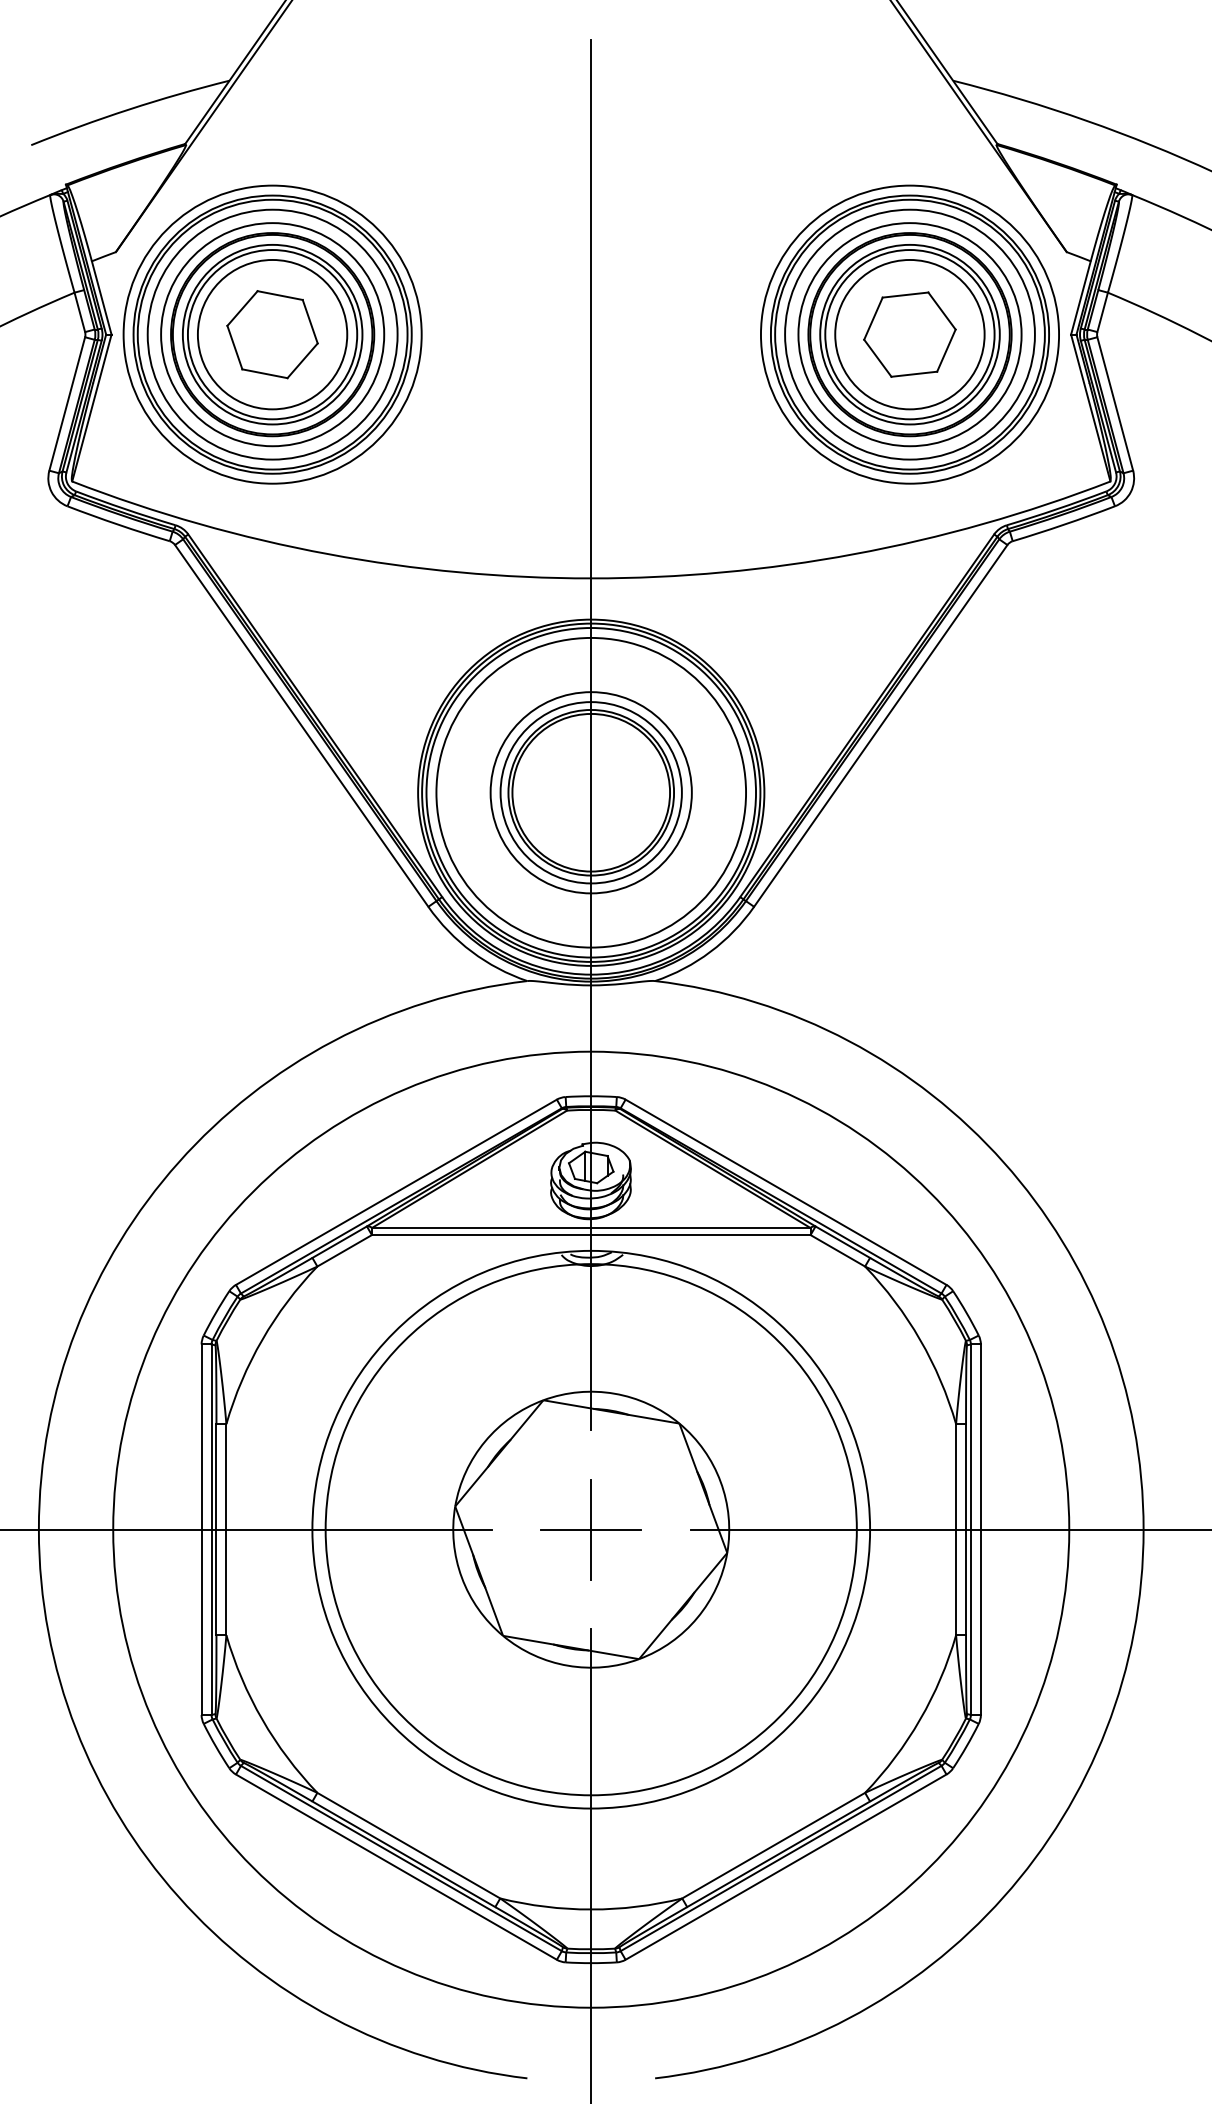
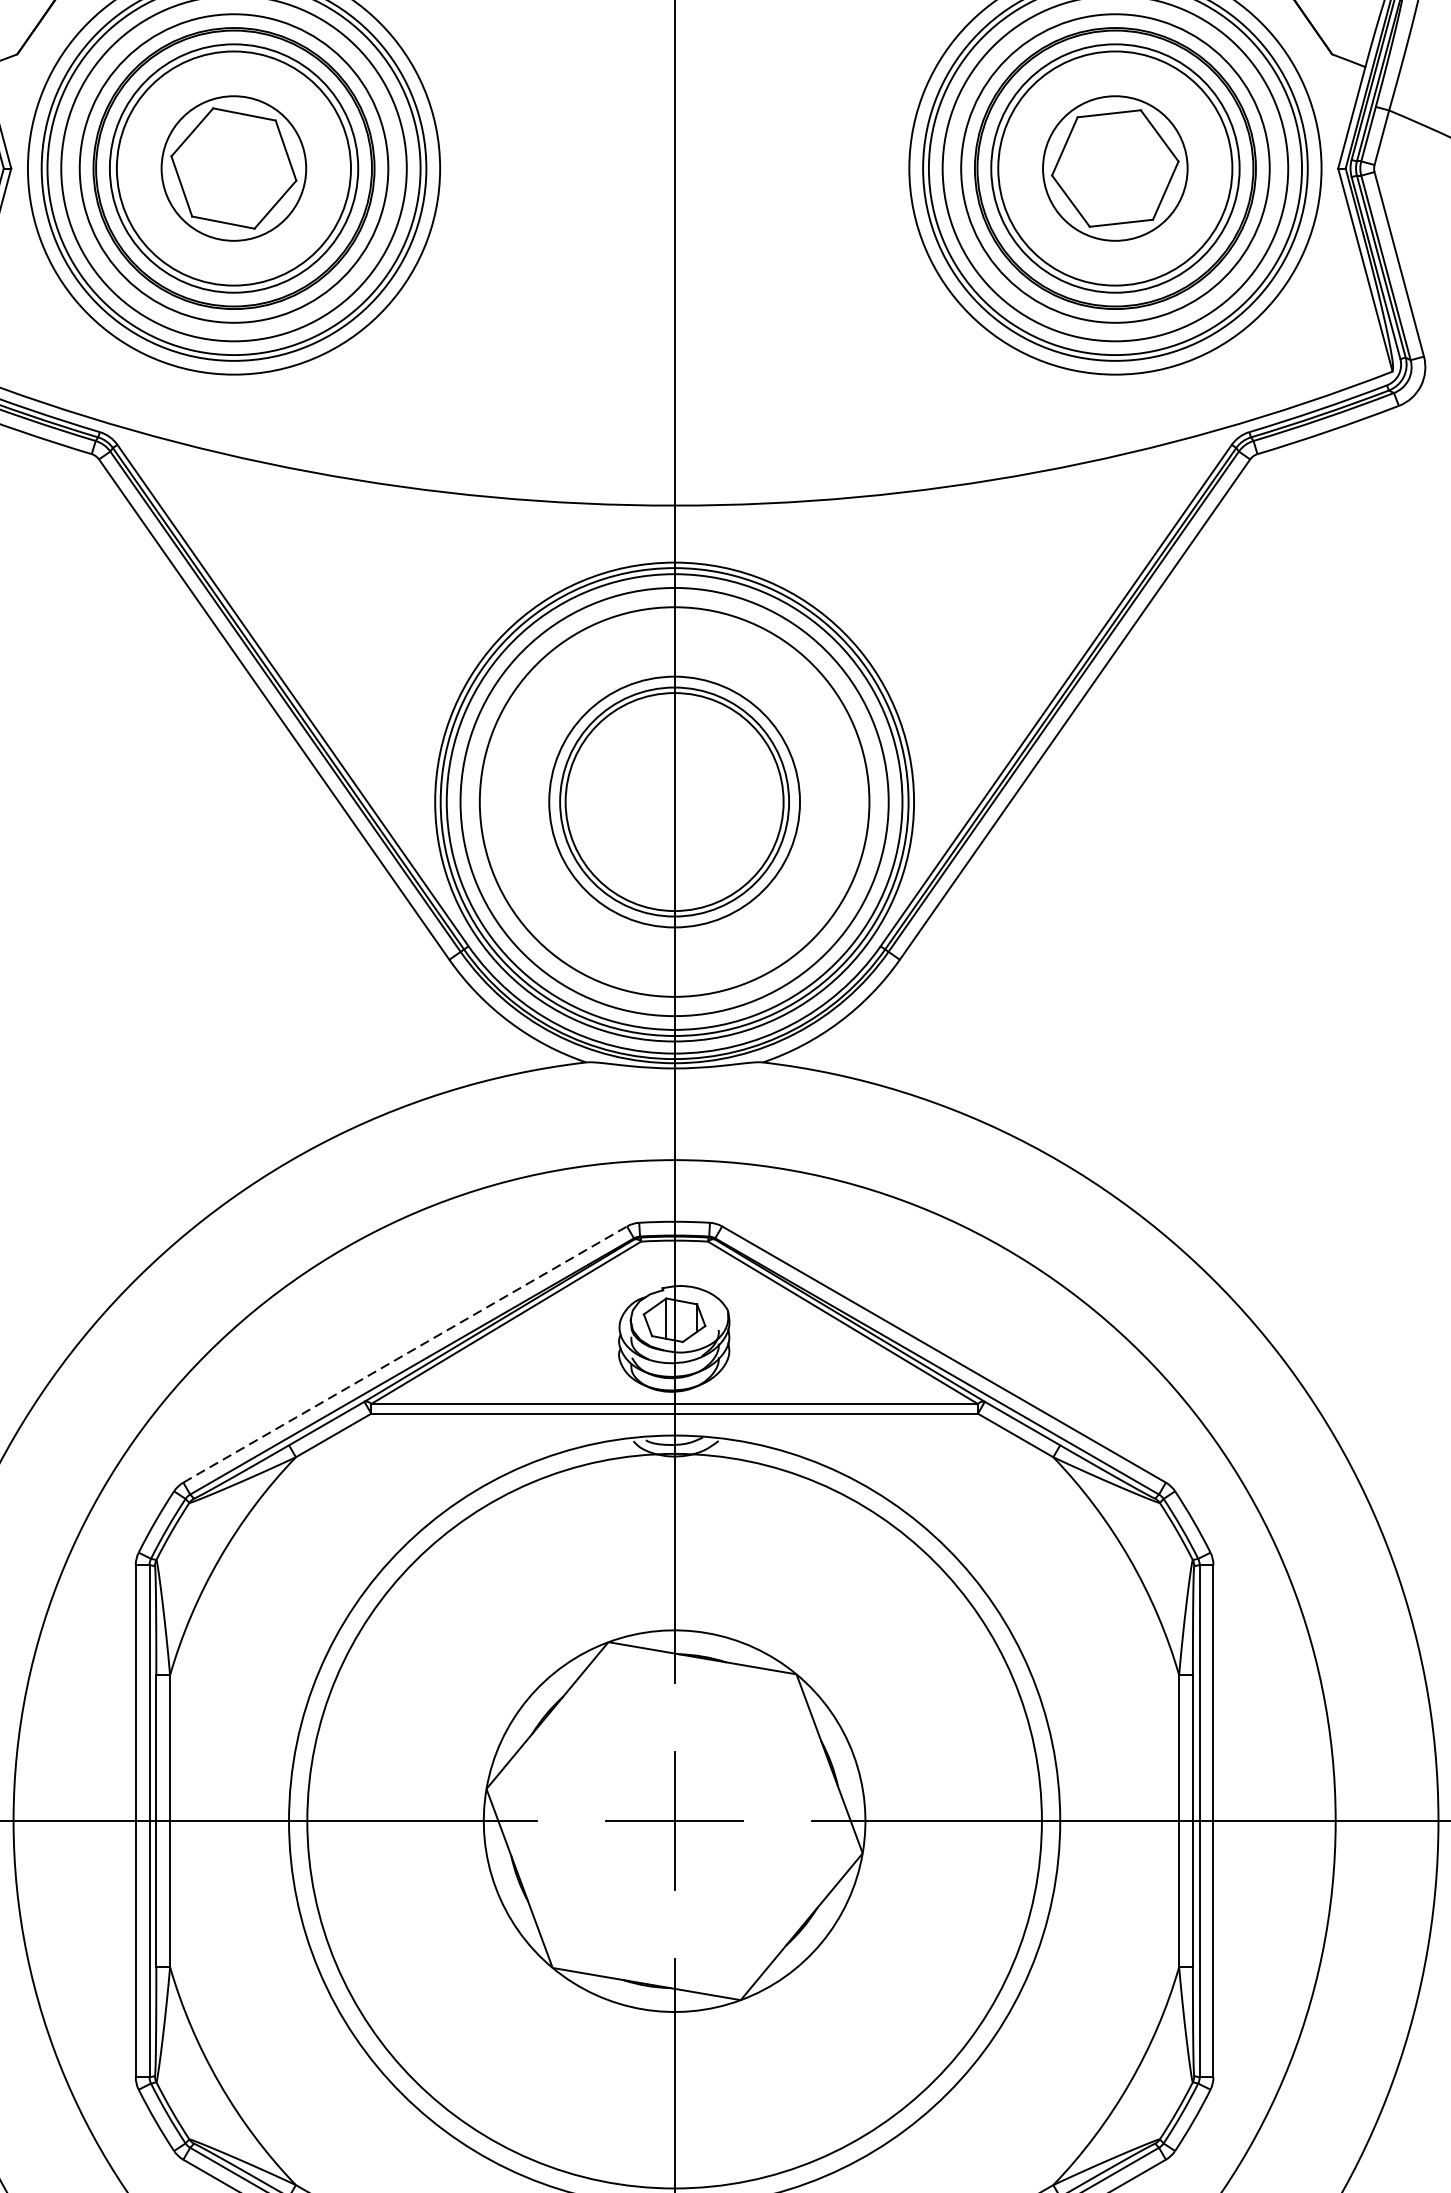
circle: (272, 334) -> (233, 168), size x0.7
circle: (909, 334) -> (1114, 168), size x0.7
circle: (590, 792) -> (673, 801), size x1.4
line: (396, 1192) -> (405, 1354), solid -> dashed

